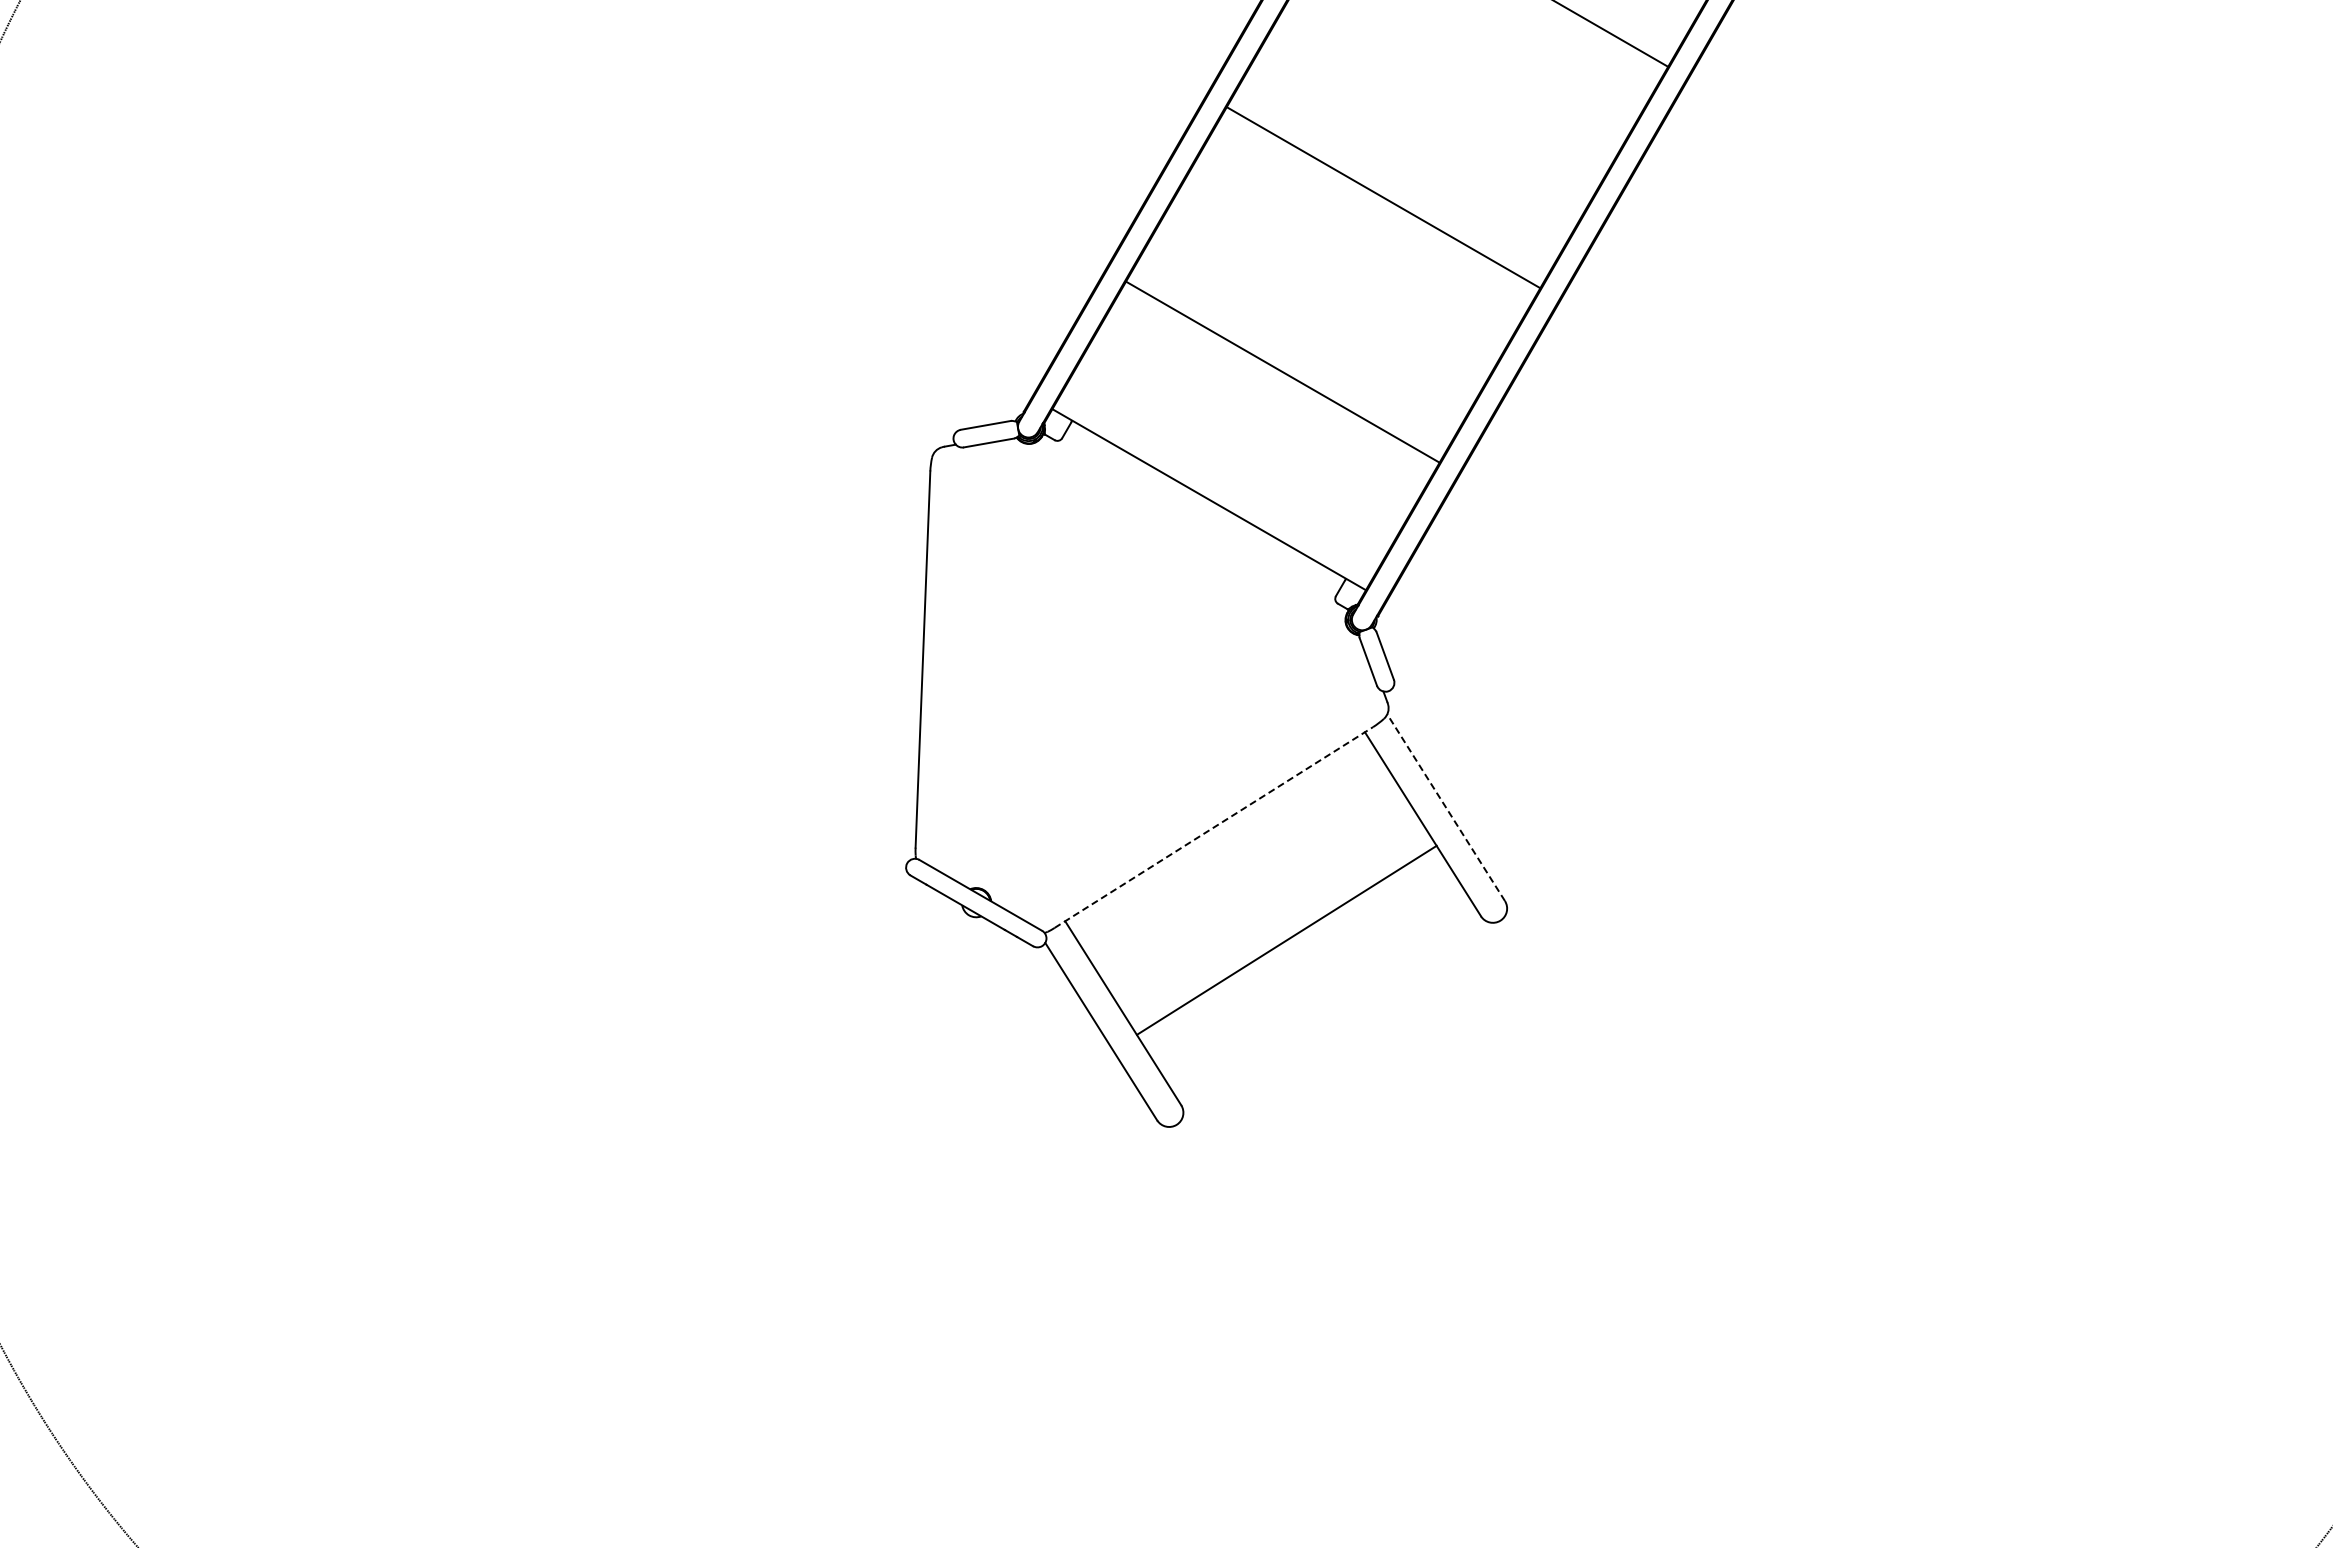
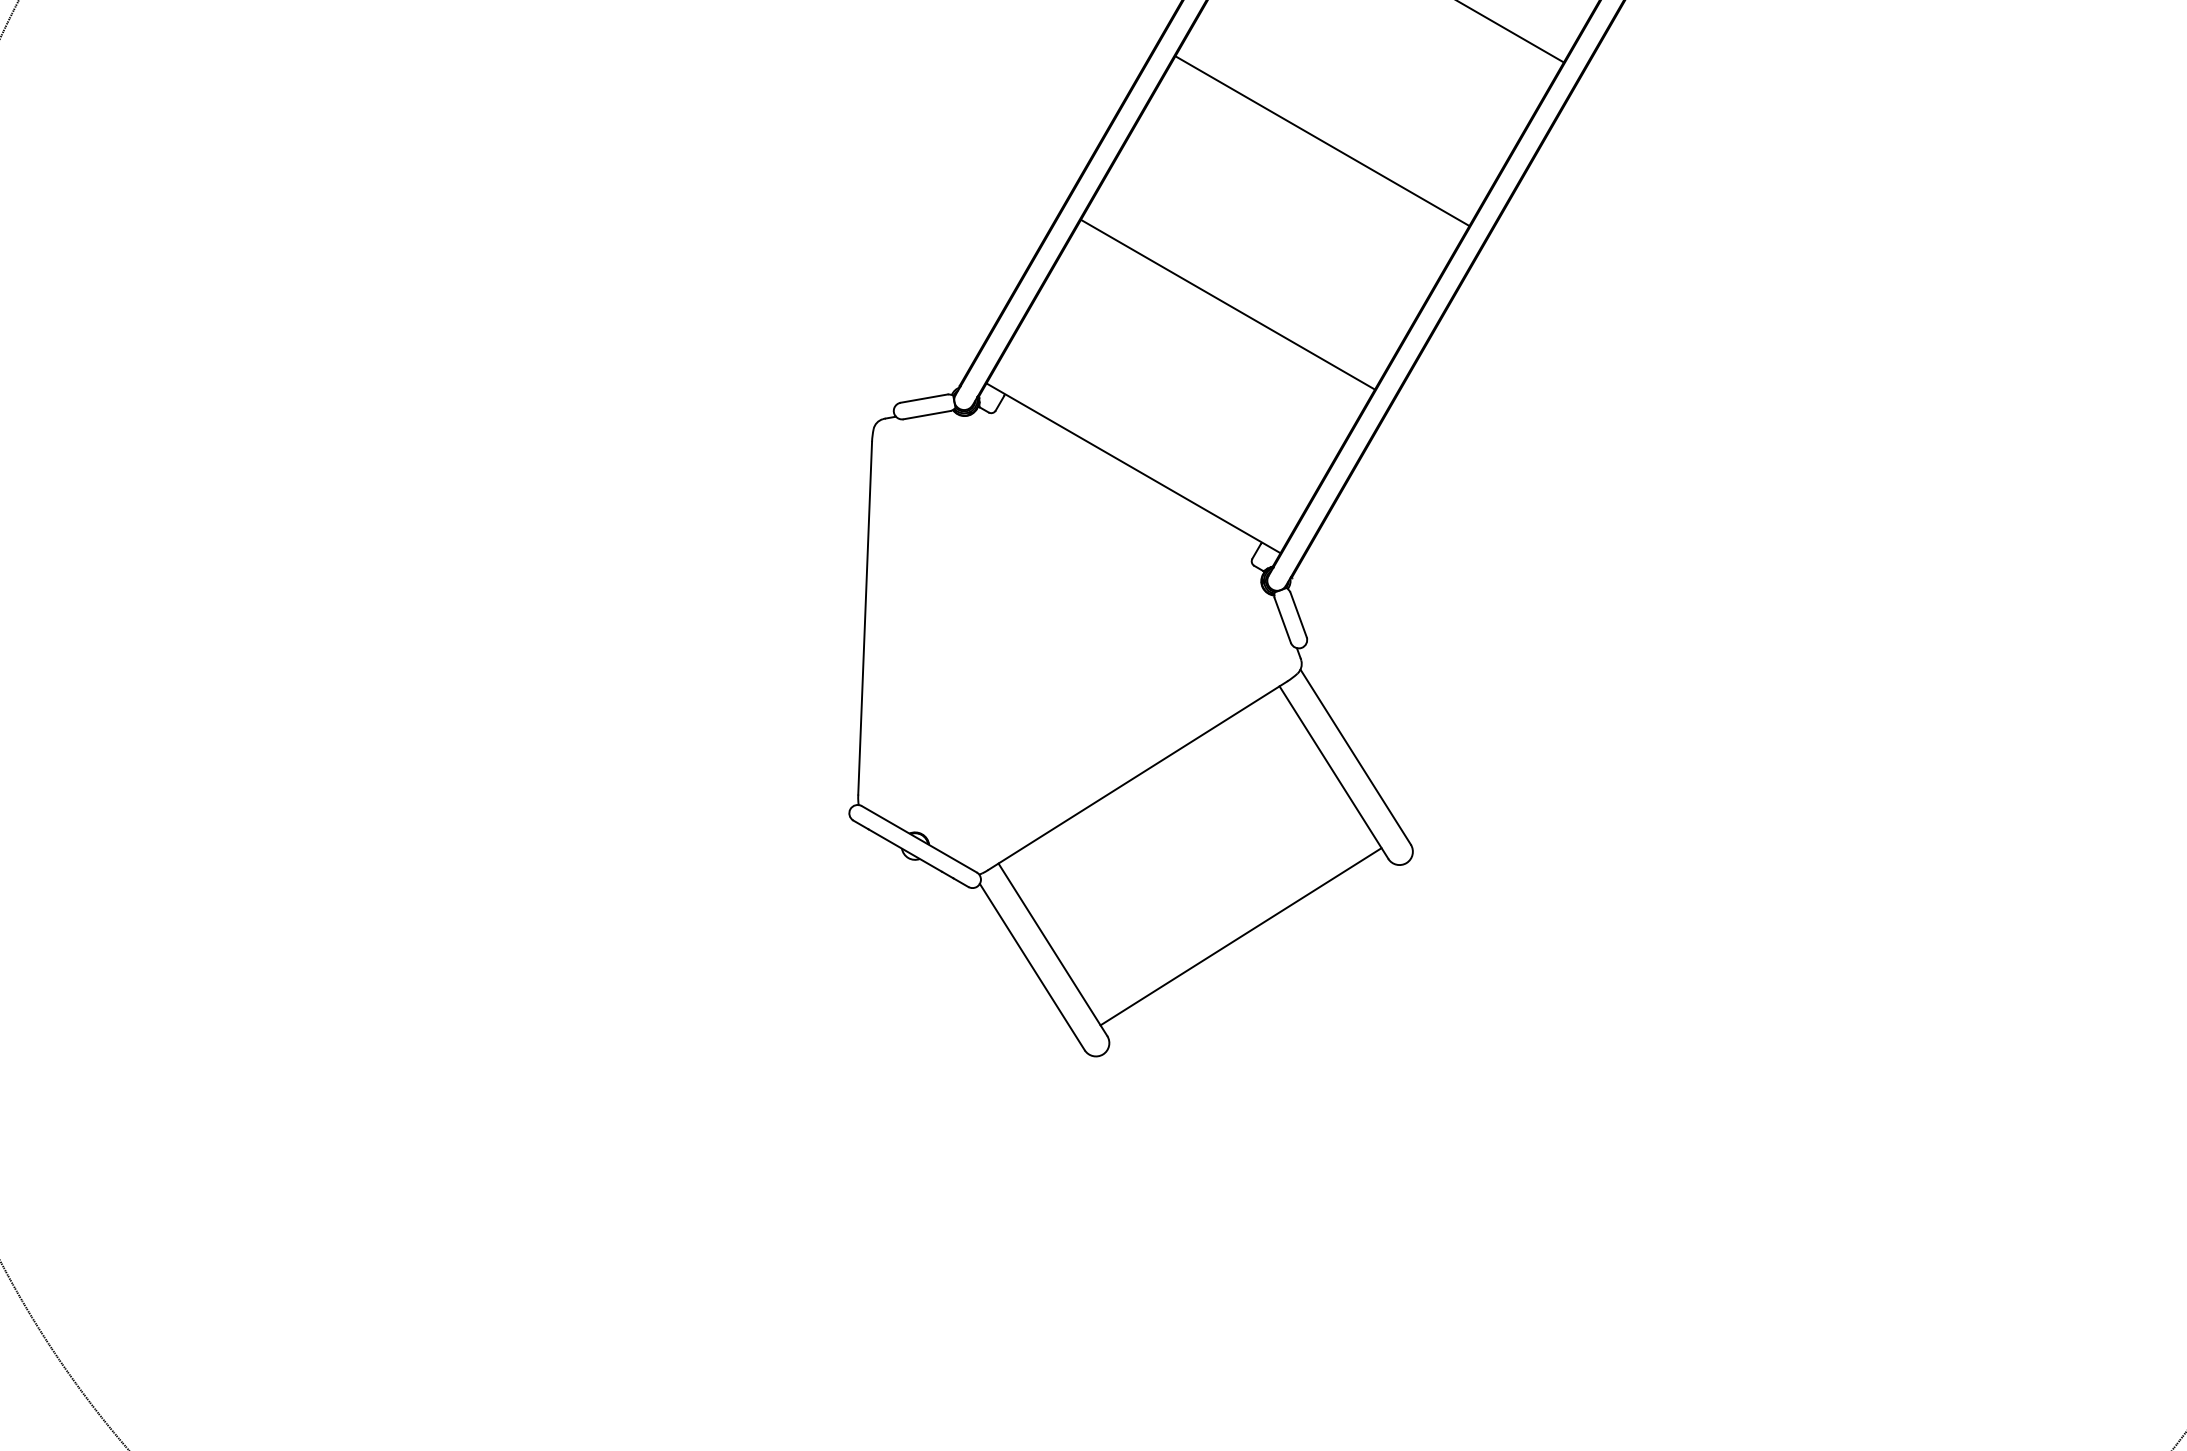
line: (1383, 197) -> (1322, 140), moved
line: (1282, 371) -> (1227, 304), moved
line: (1445, 807) -> (1355, 756), dashed -> solid
line: (1214, 827) -> (1138, 775), dashed -> solid
line: (1286, 939) -> (1240, 935), moved

